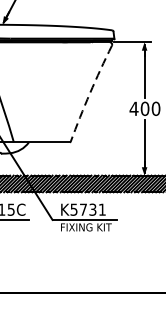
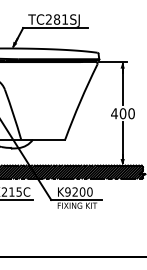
arc: (90, 93) -> (80, 101), dashed -> solid
text: (87, 209) -> (78, 191), K5731 -> K9200

